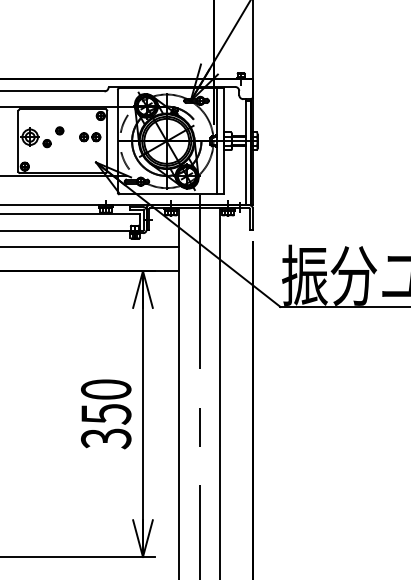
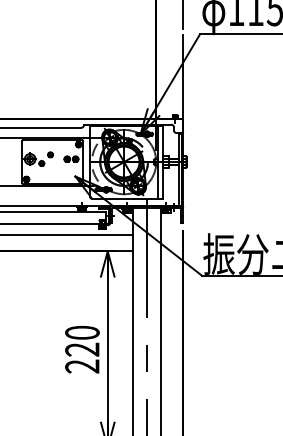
text: (106, 425) -> (82, 357), 350 -> 220

